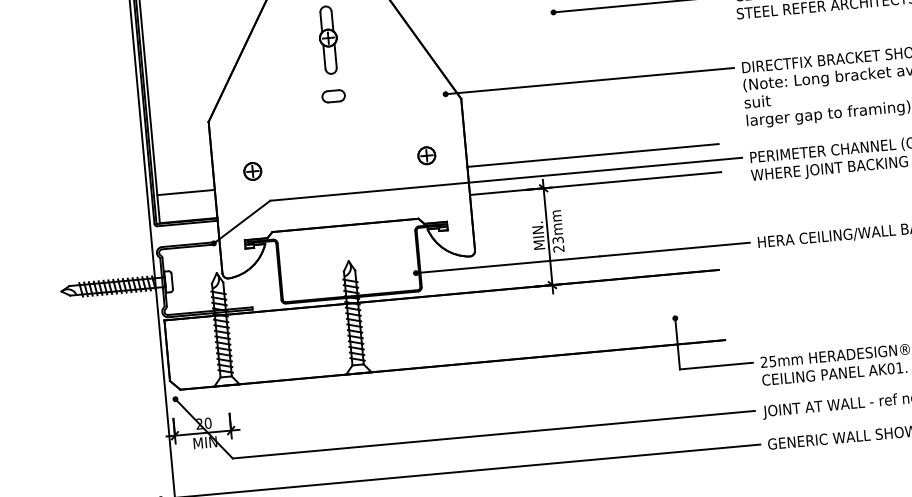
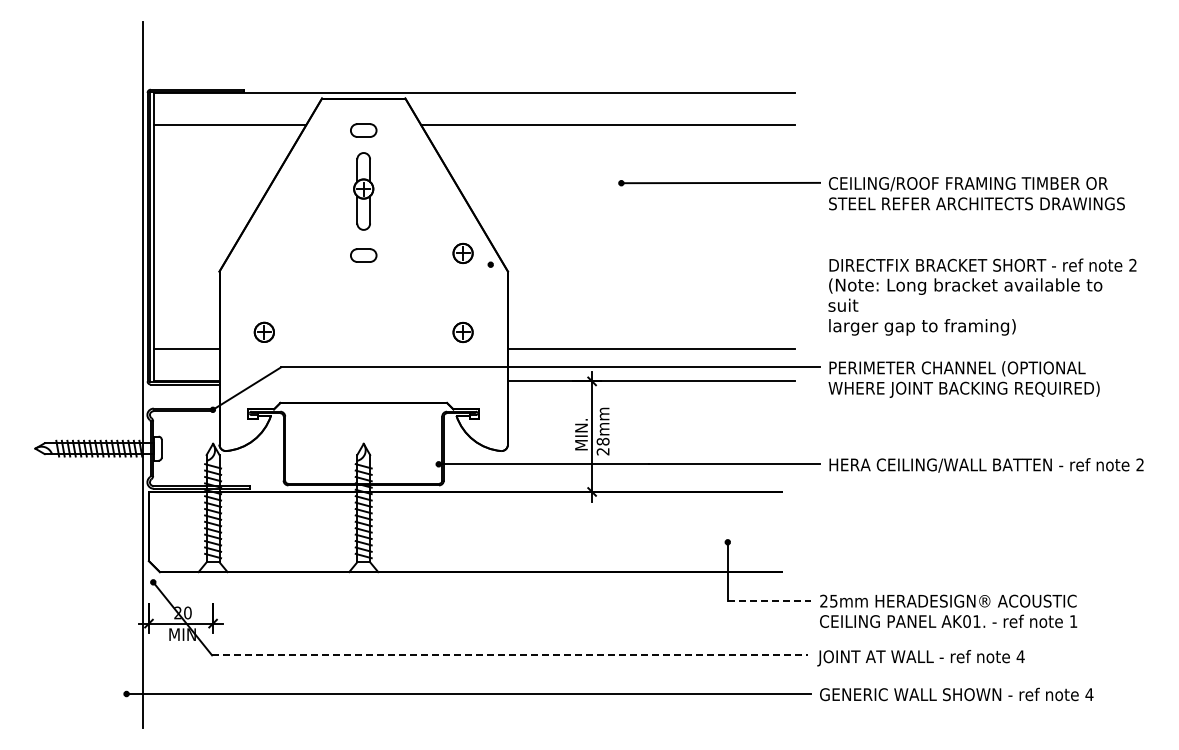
line: (589, 80) -> (655, 264), removed
part: (419, 85) -> (462, 252), added
text: (557, 240) -> (602, 441), 23mm -> 28mm
line: (716, 366) -> (769, 600), solid -> dashed
line: (494, 434) -> (510, 655), solid -> dashed

